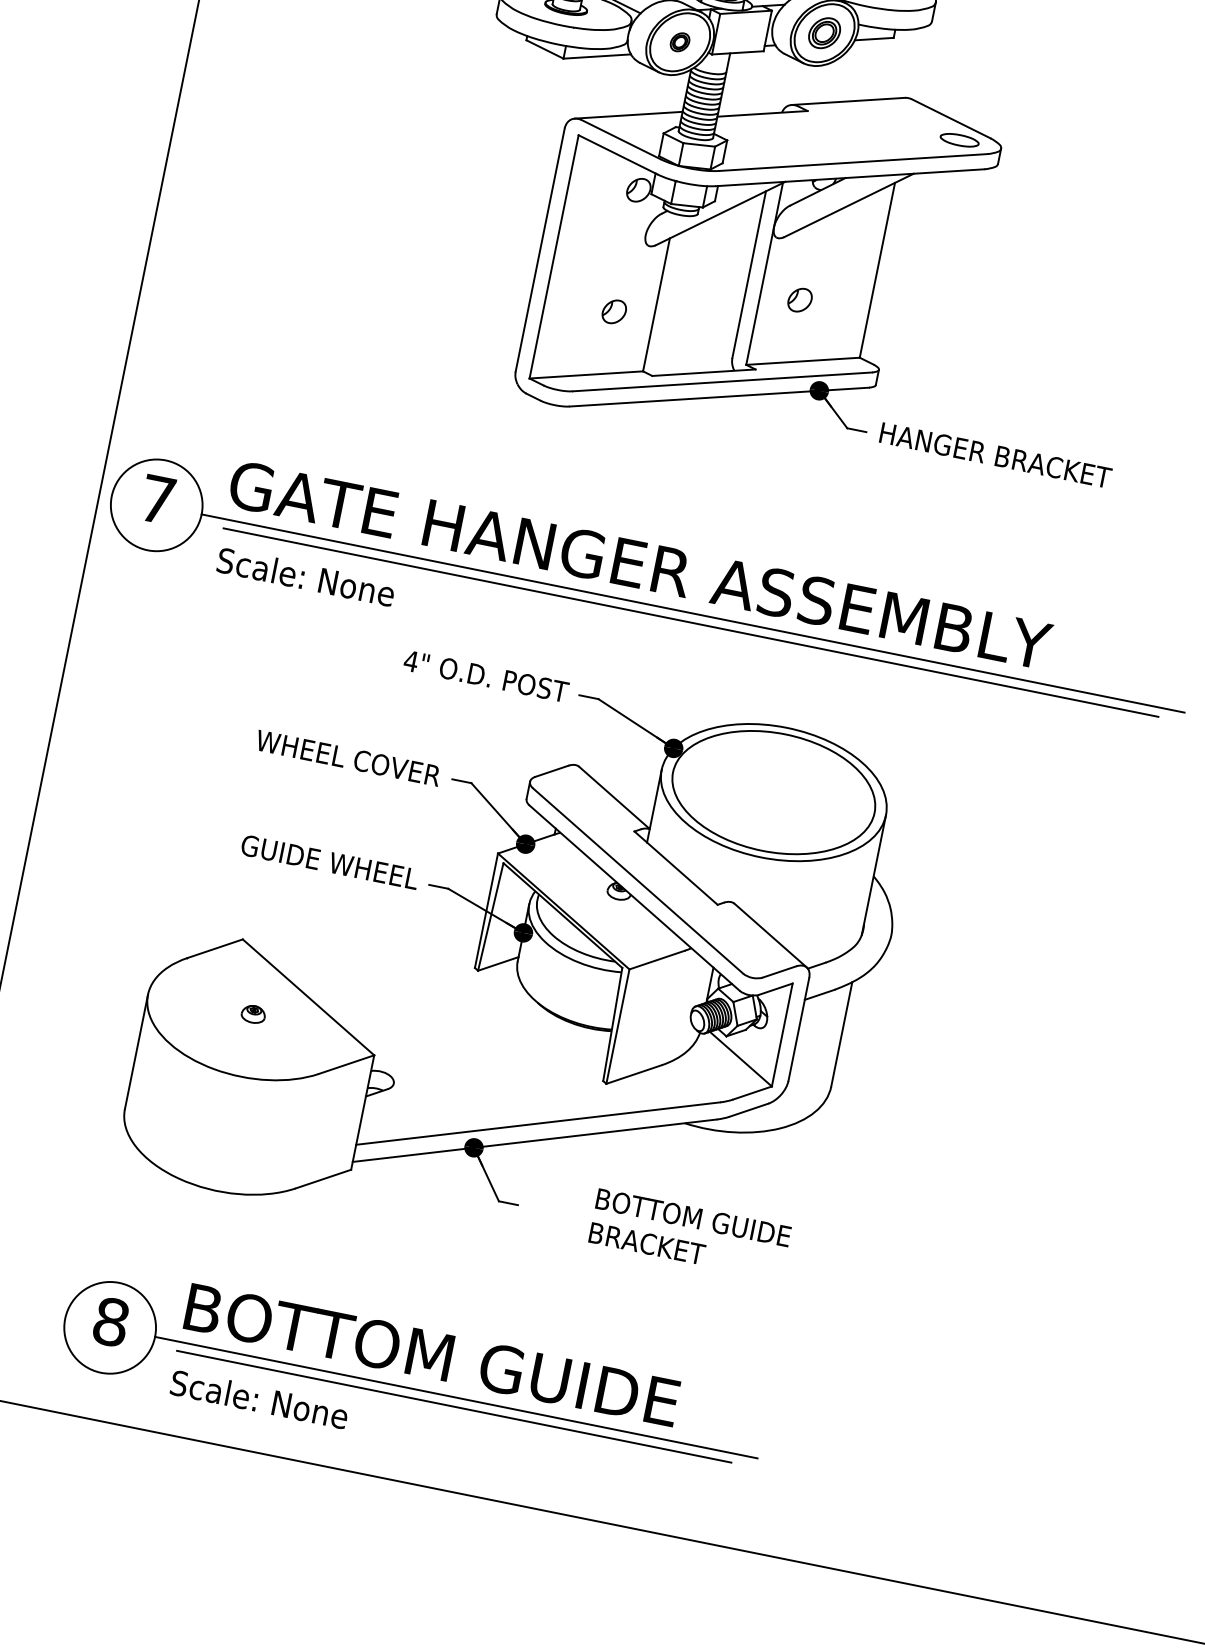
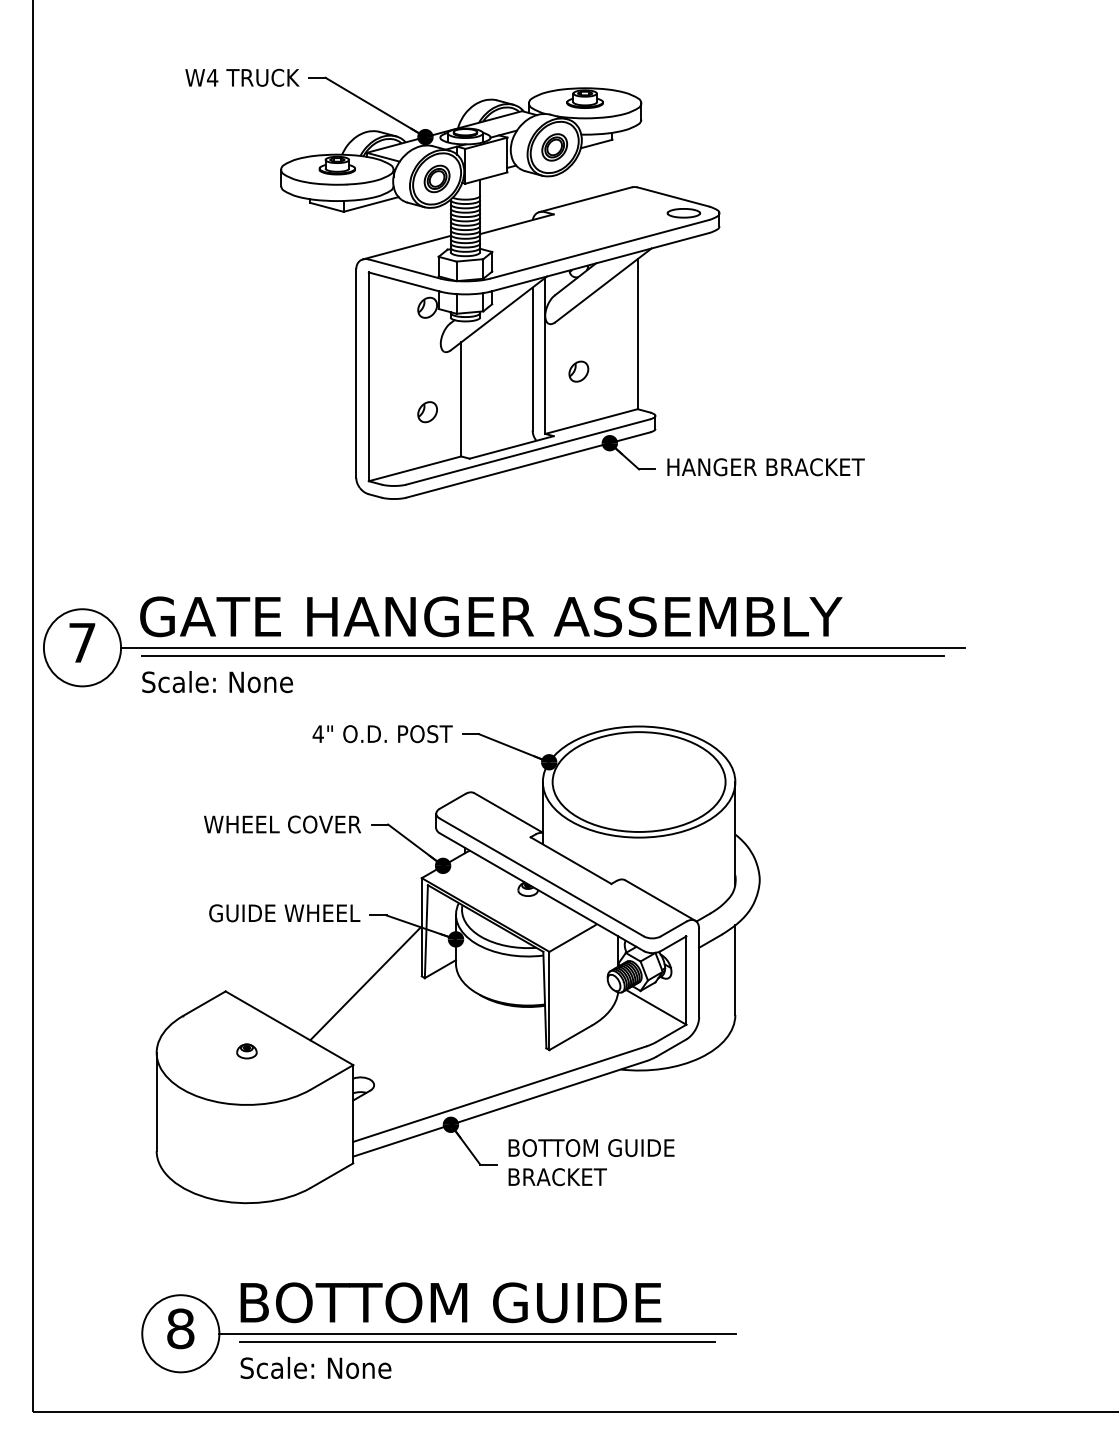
part: (679, 41) -> (436, 178), size x1.67
line: (407, 963) -> (365, 983), added
text: (690, 1234) -> (591, 1162), moved

